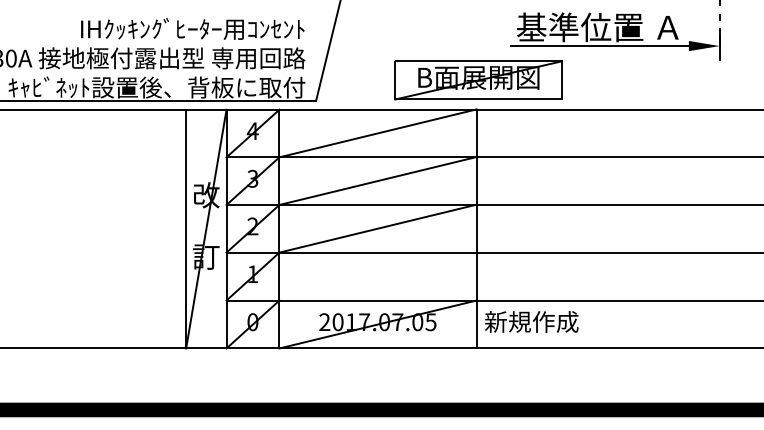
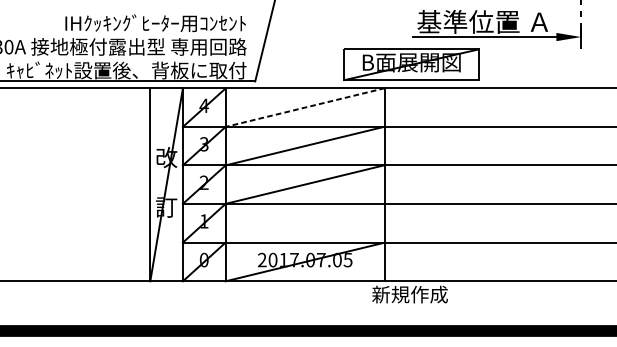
part: (478, 80) -> (411, 64), moved
line: (377, 133) -> (304, 107), solid -> dashed
text: (531, 321) -> (409, 294), moved

